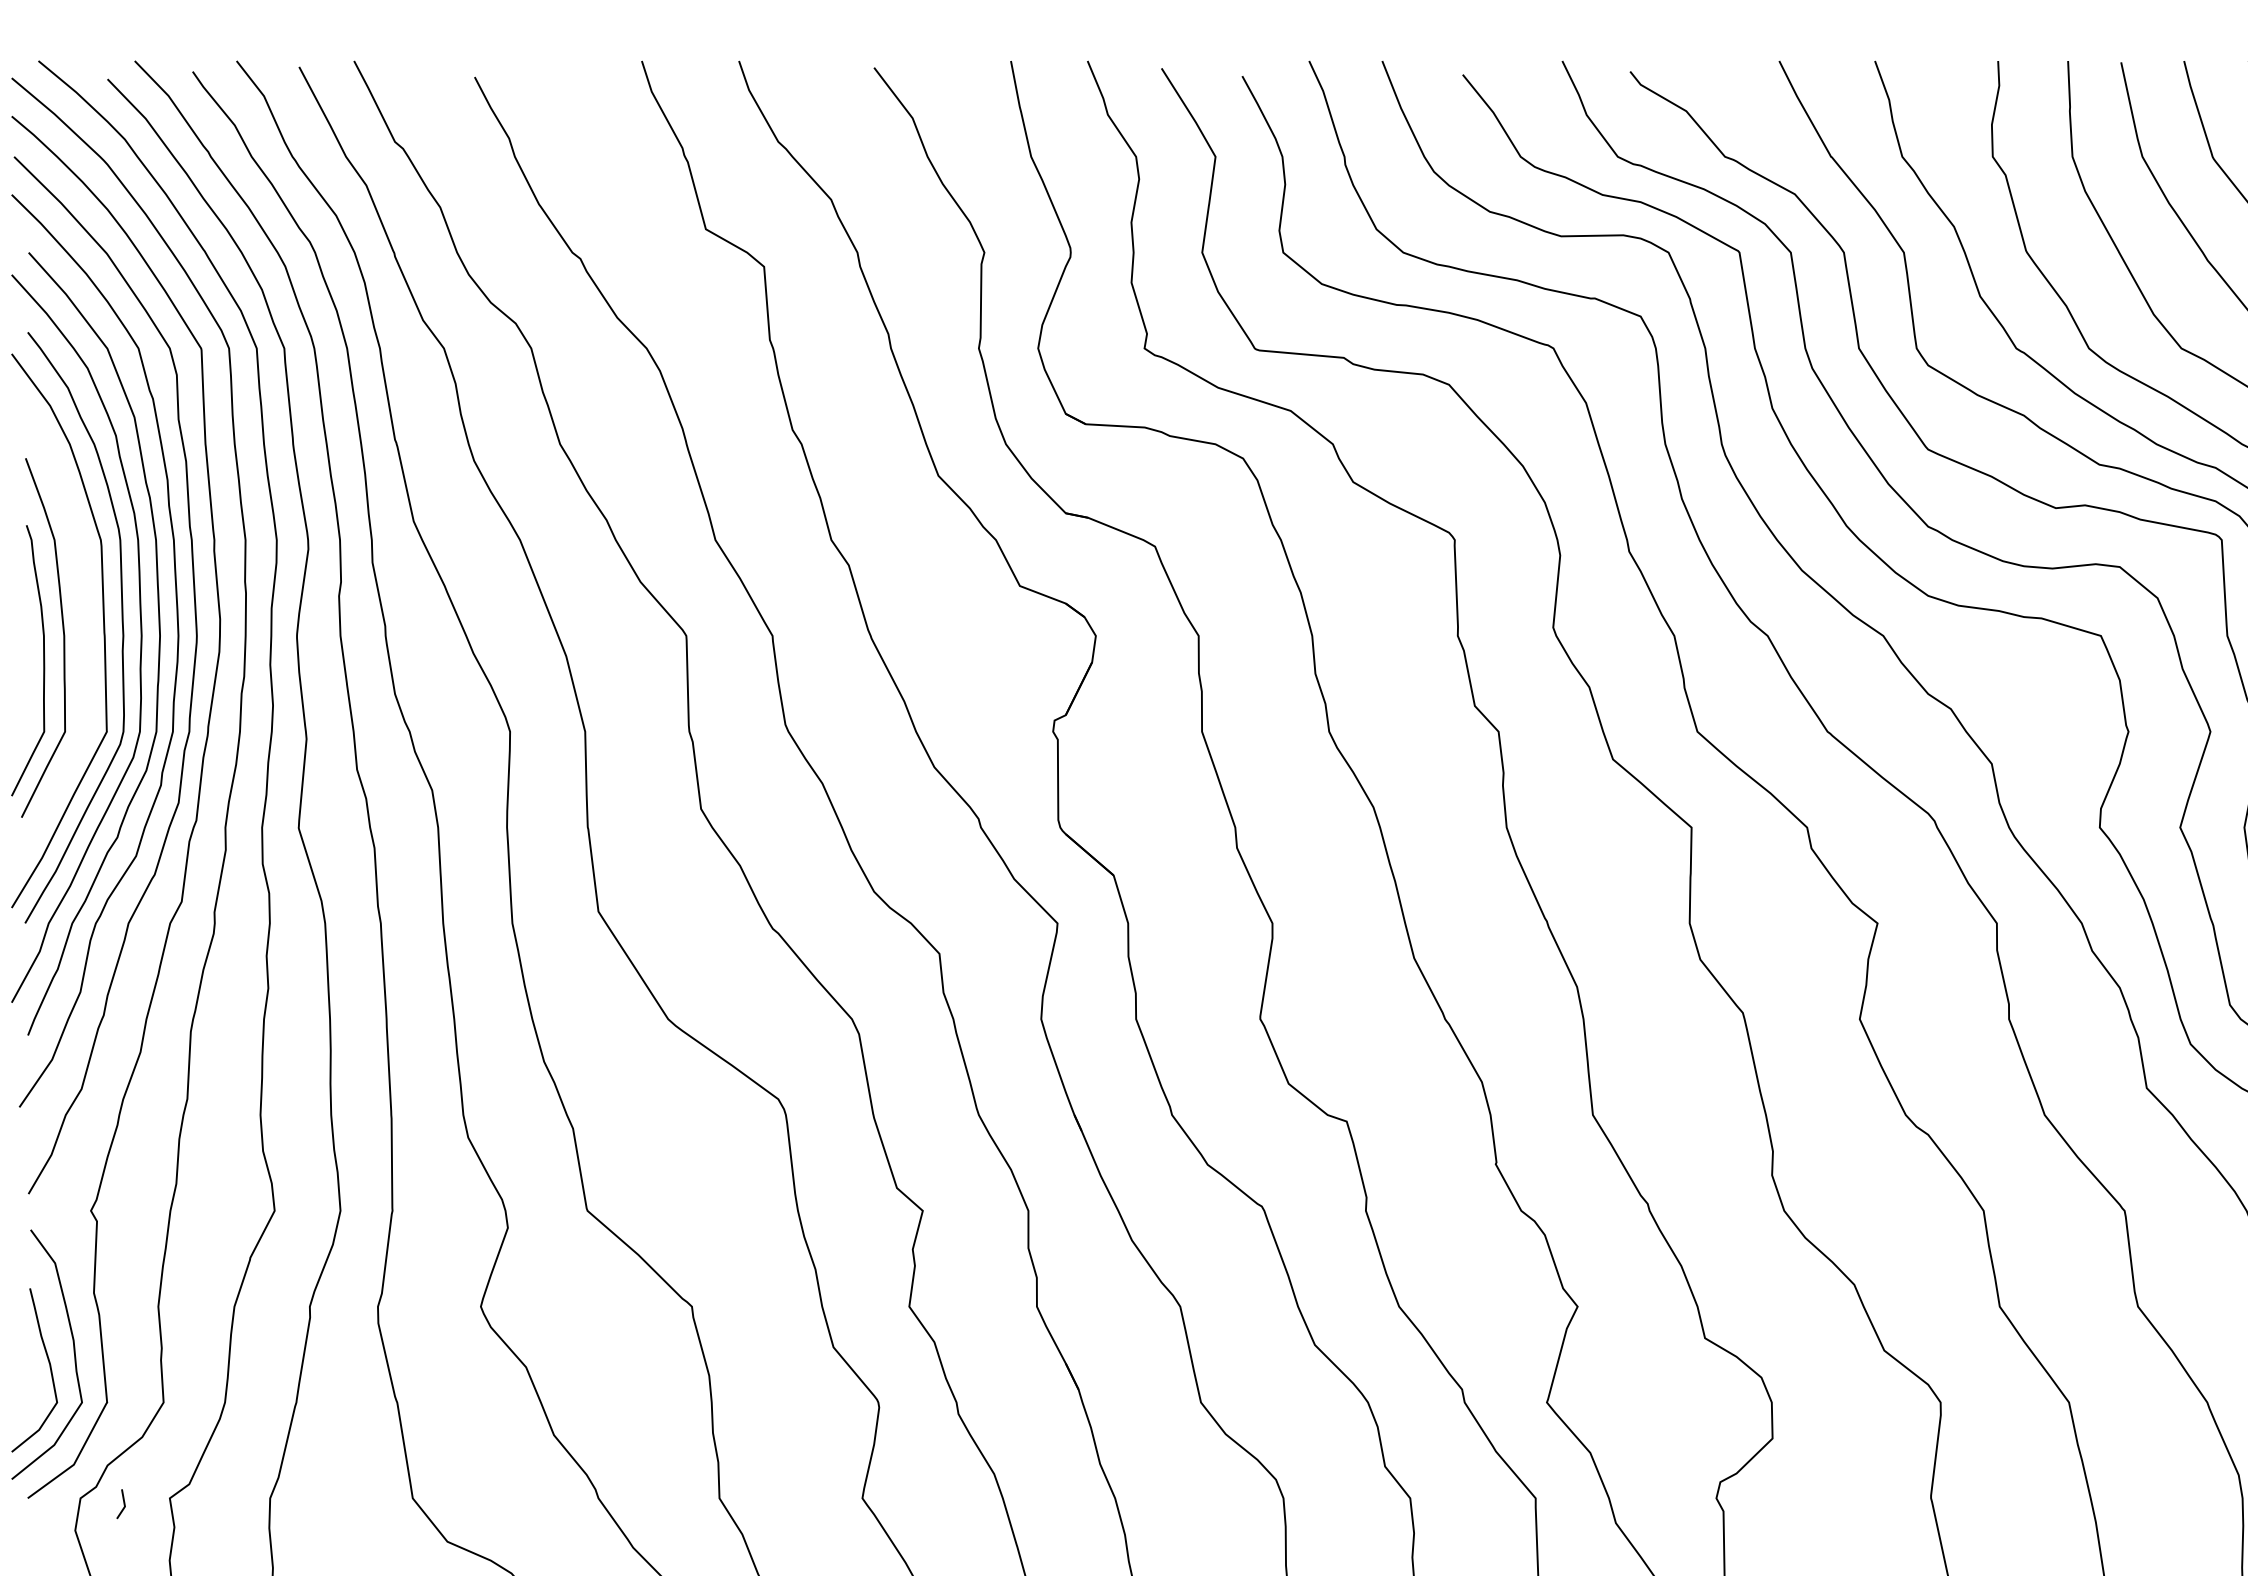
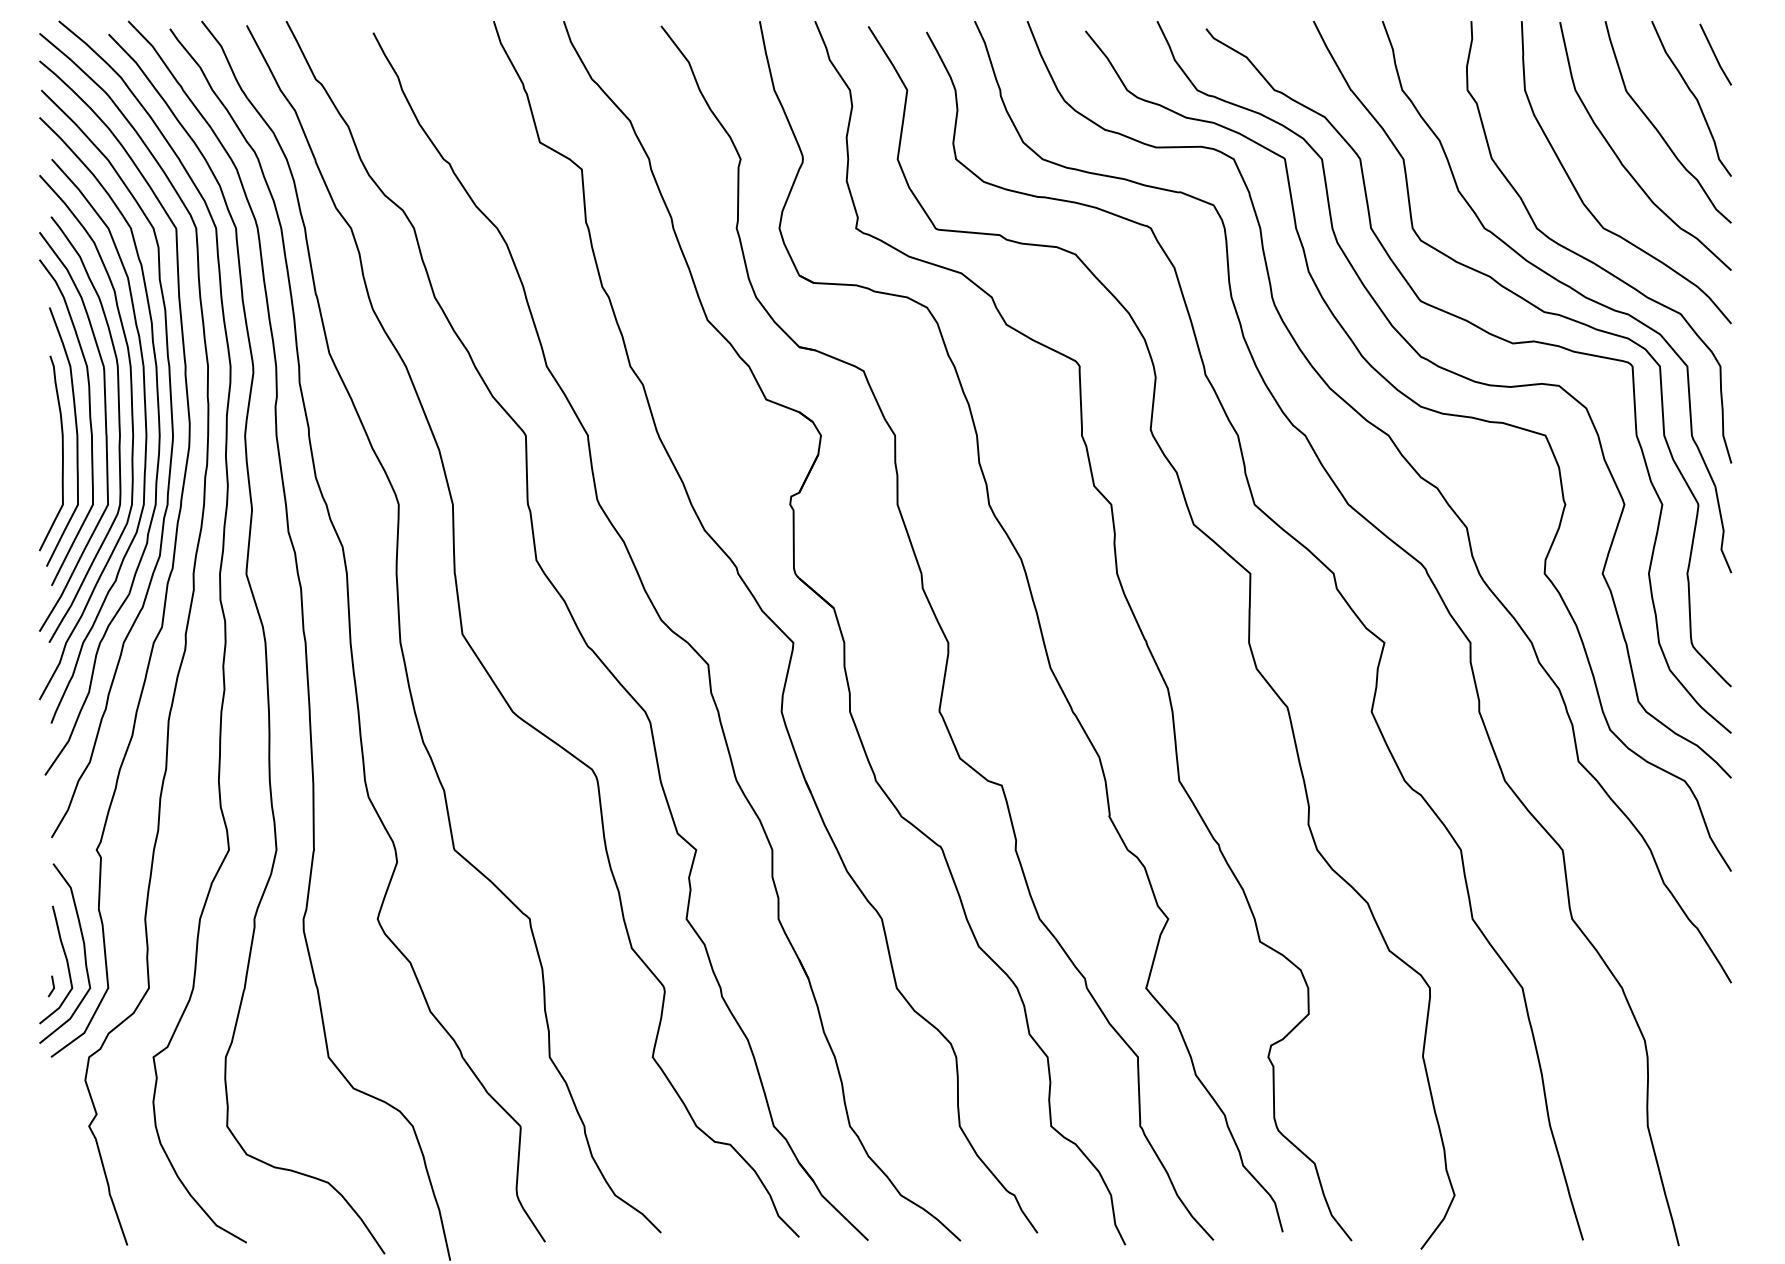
curve: (81, 617) -> (89, 422), added
line: (122, 1502) -> (52, 985), moved

